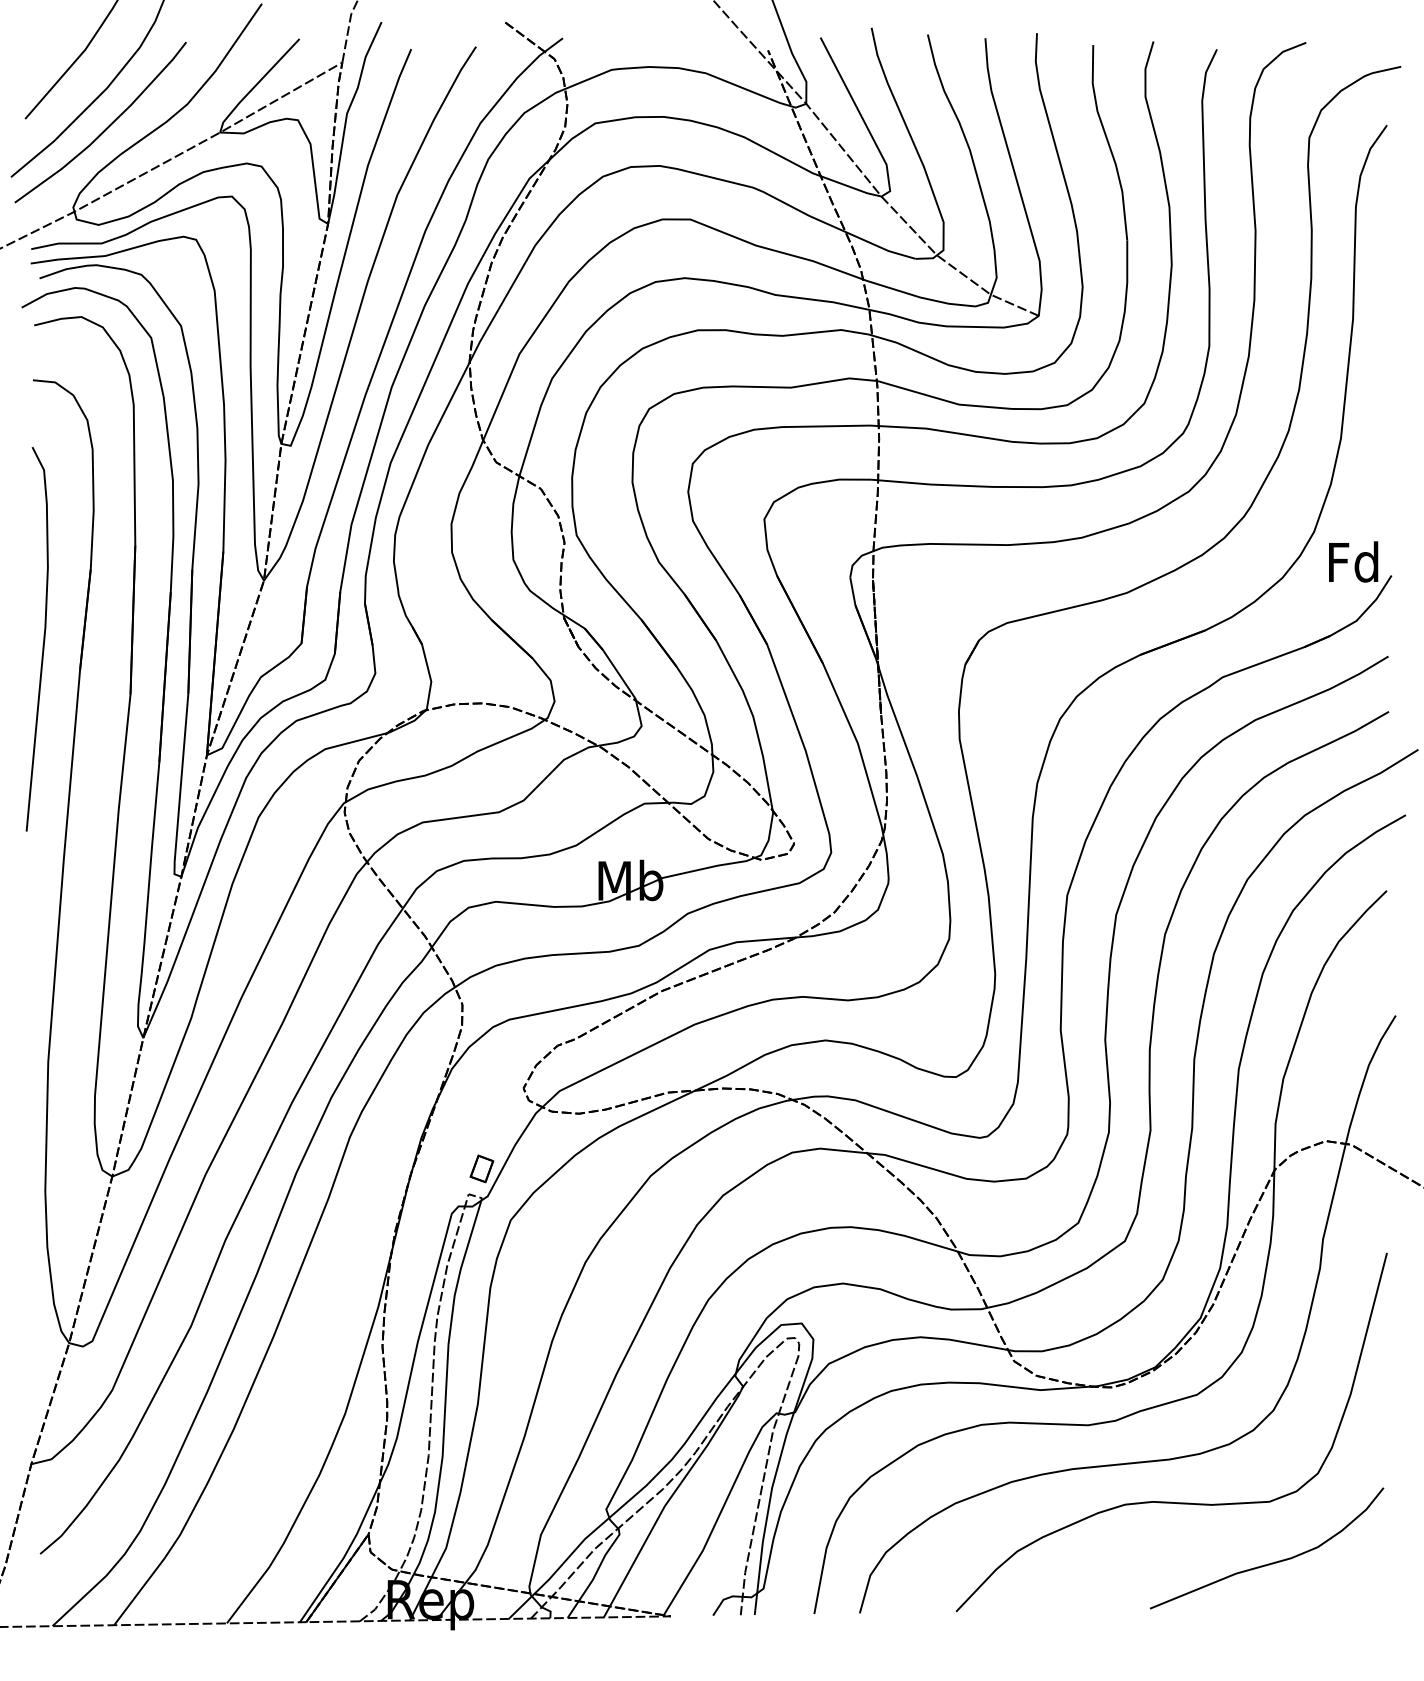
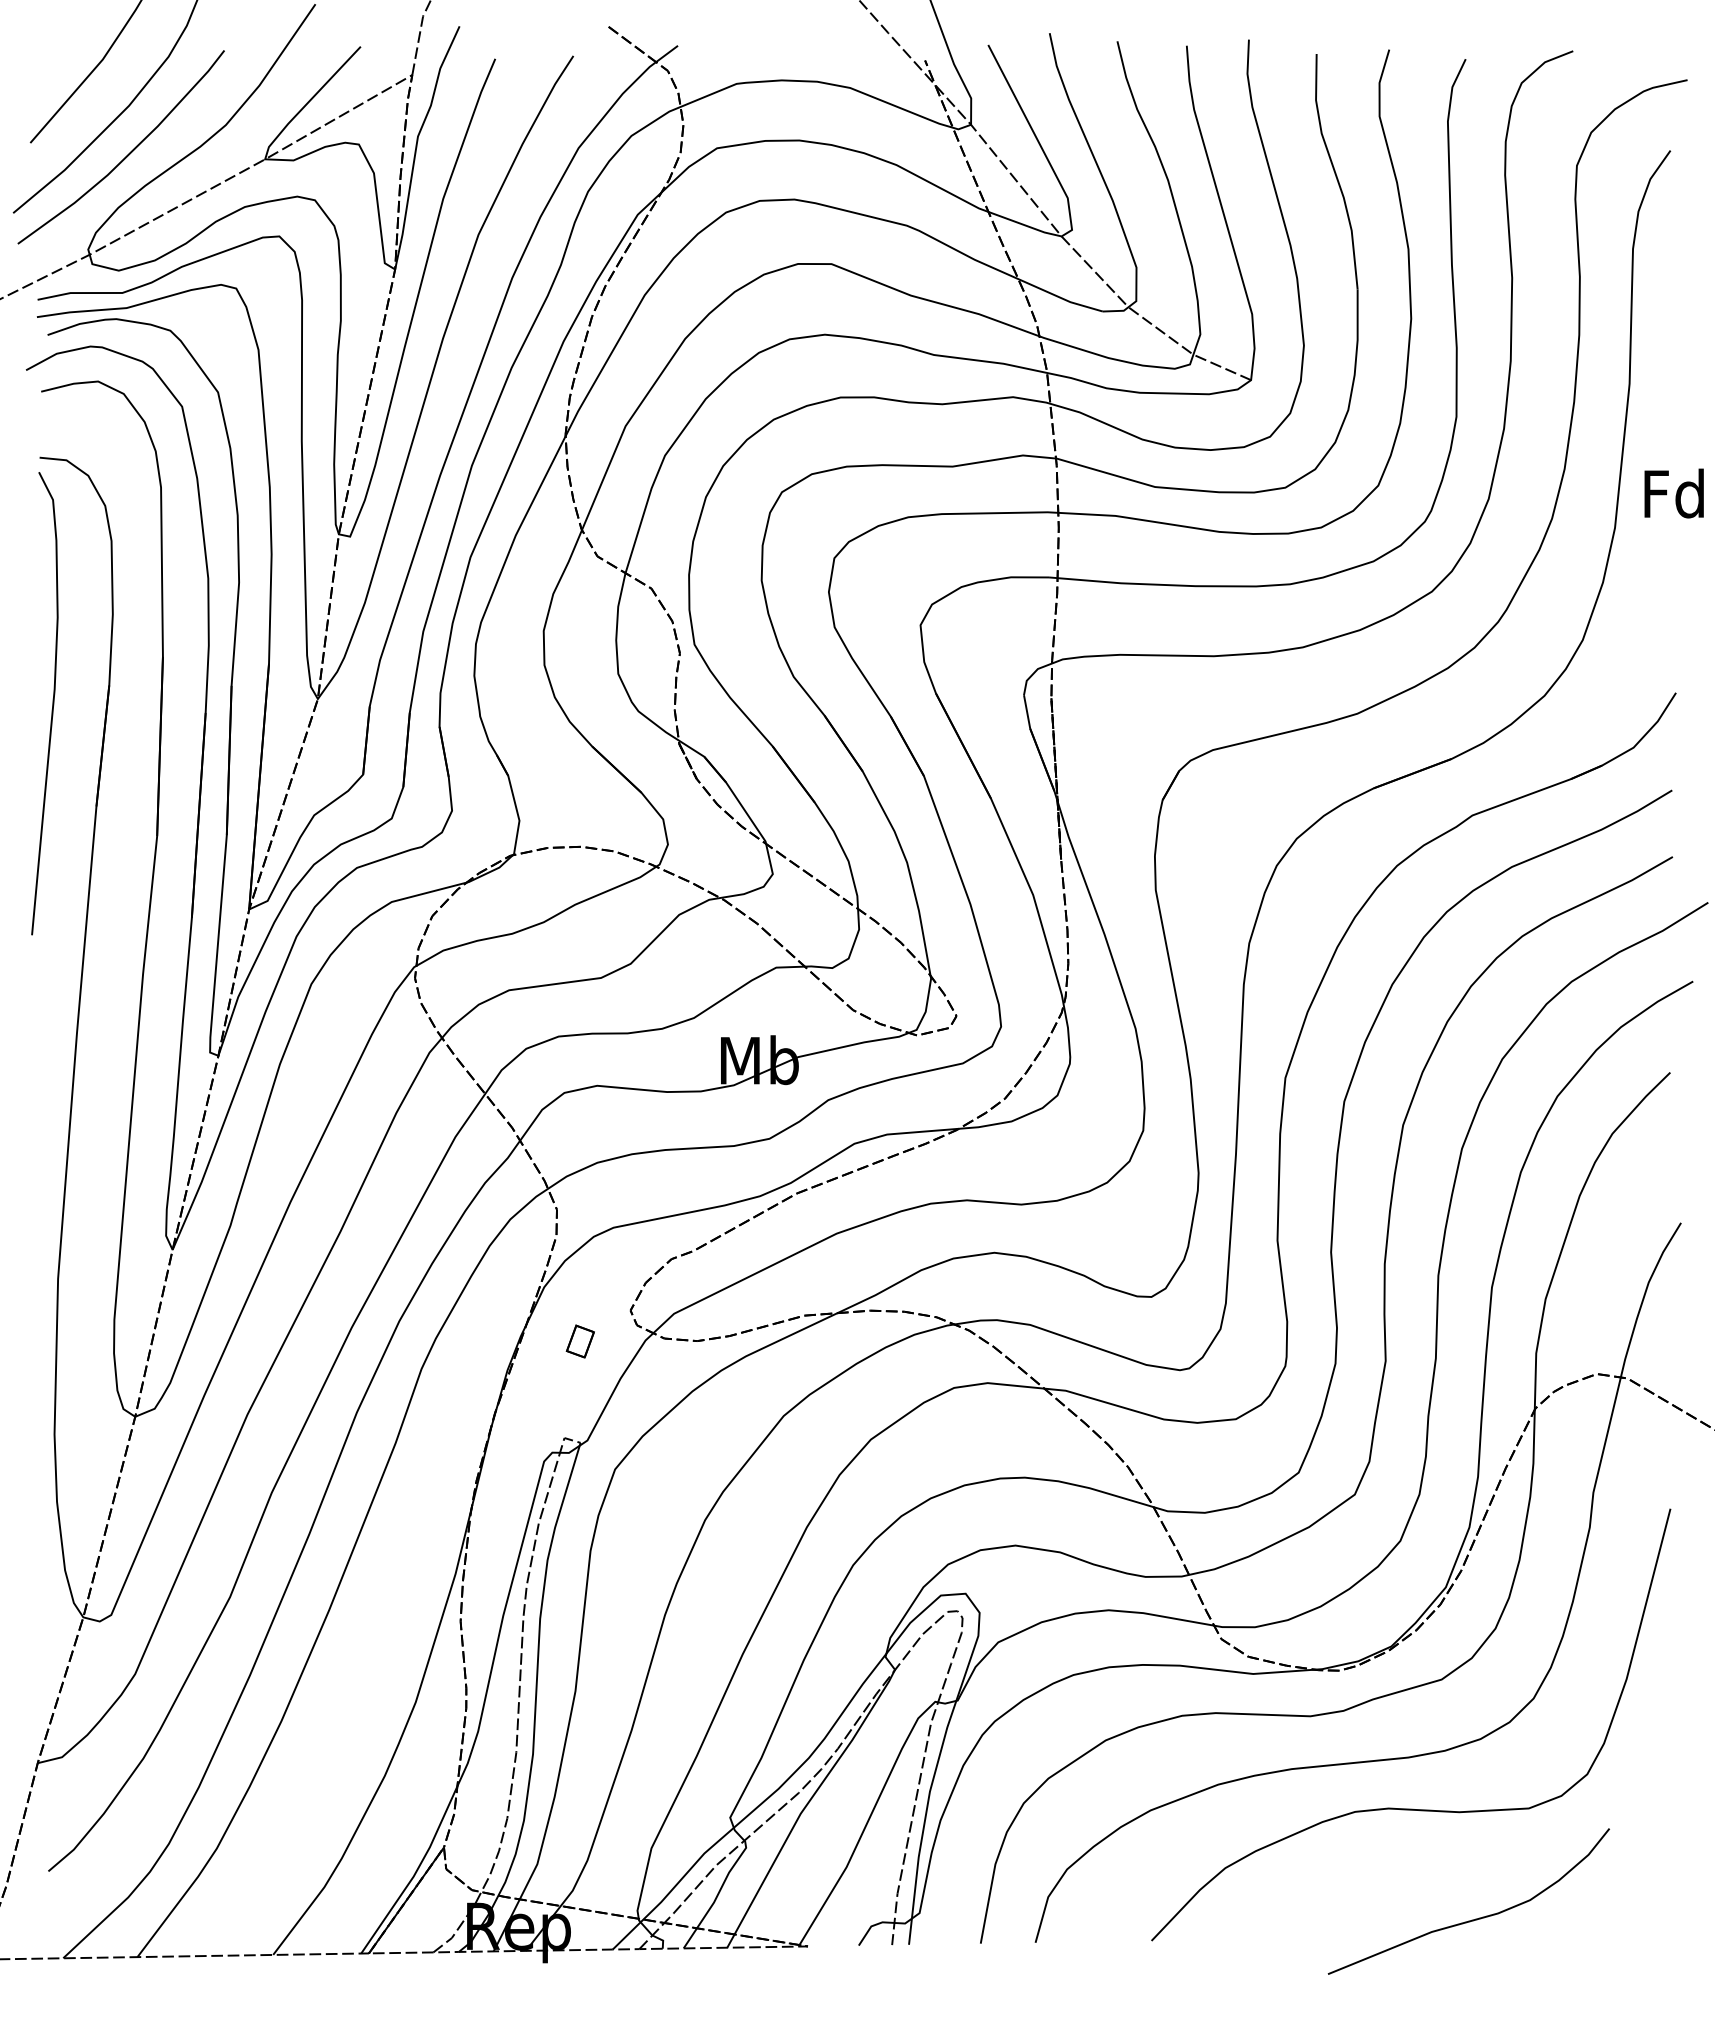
text: (1352, 561) -> (1673, 493), moved
curve: (43, 639) -> (52, 703), moved
part: (481, 1168) -> (579, 1341), moved
curve: (1272, 1562) -> (1475, 1918), moved

